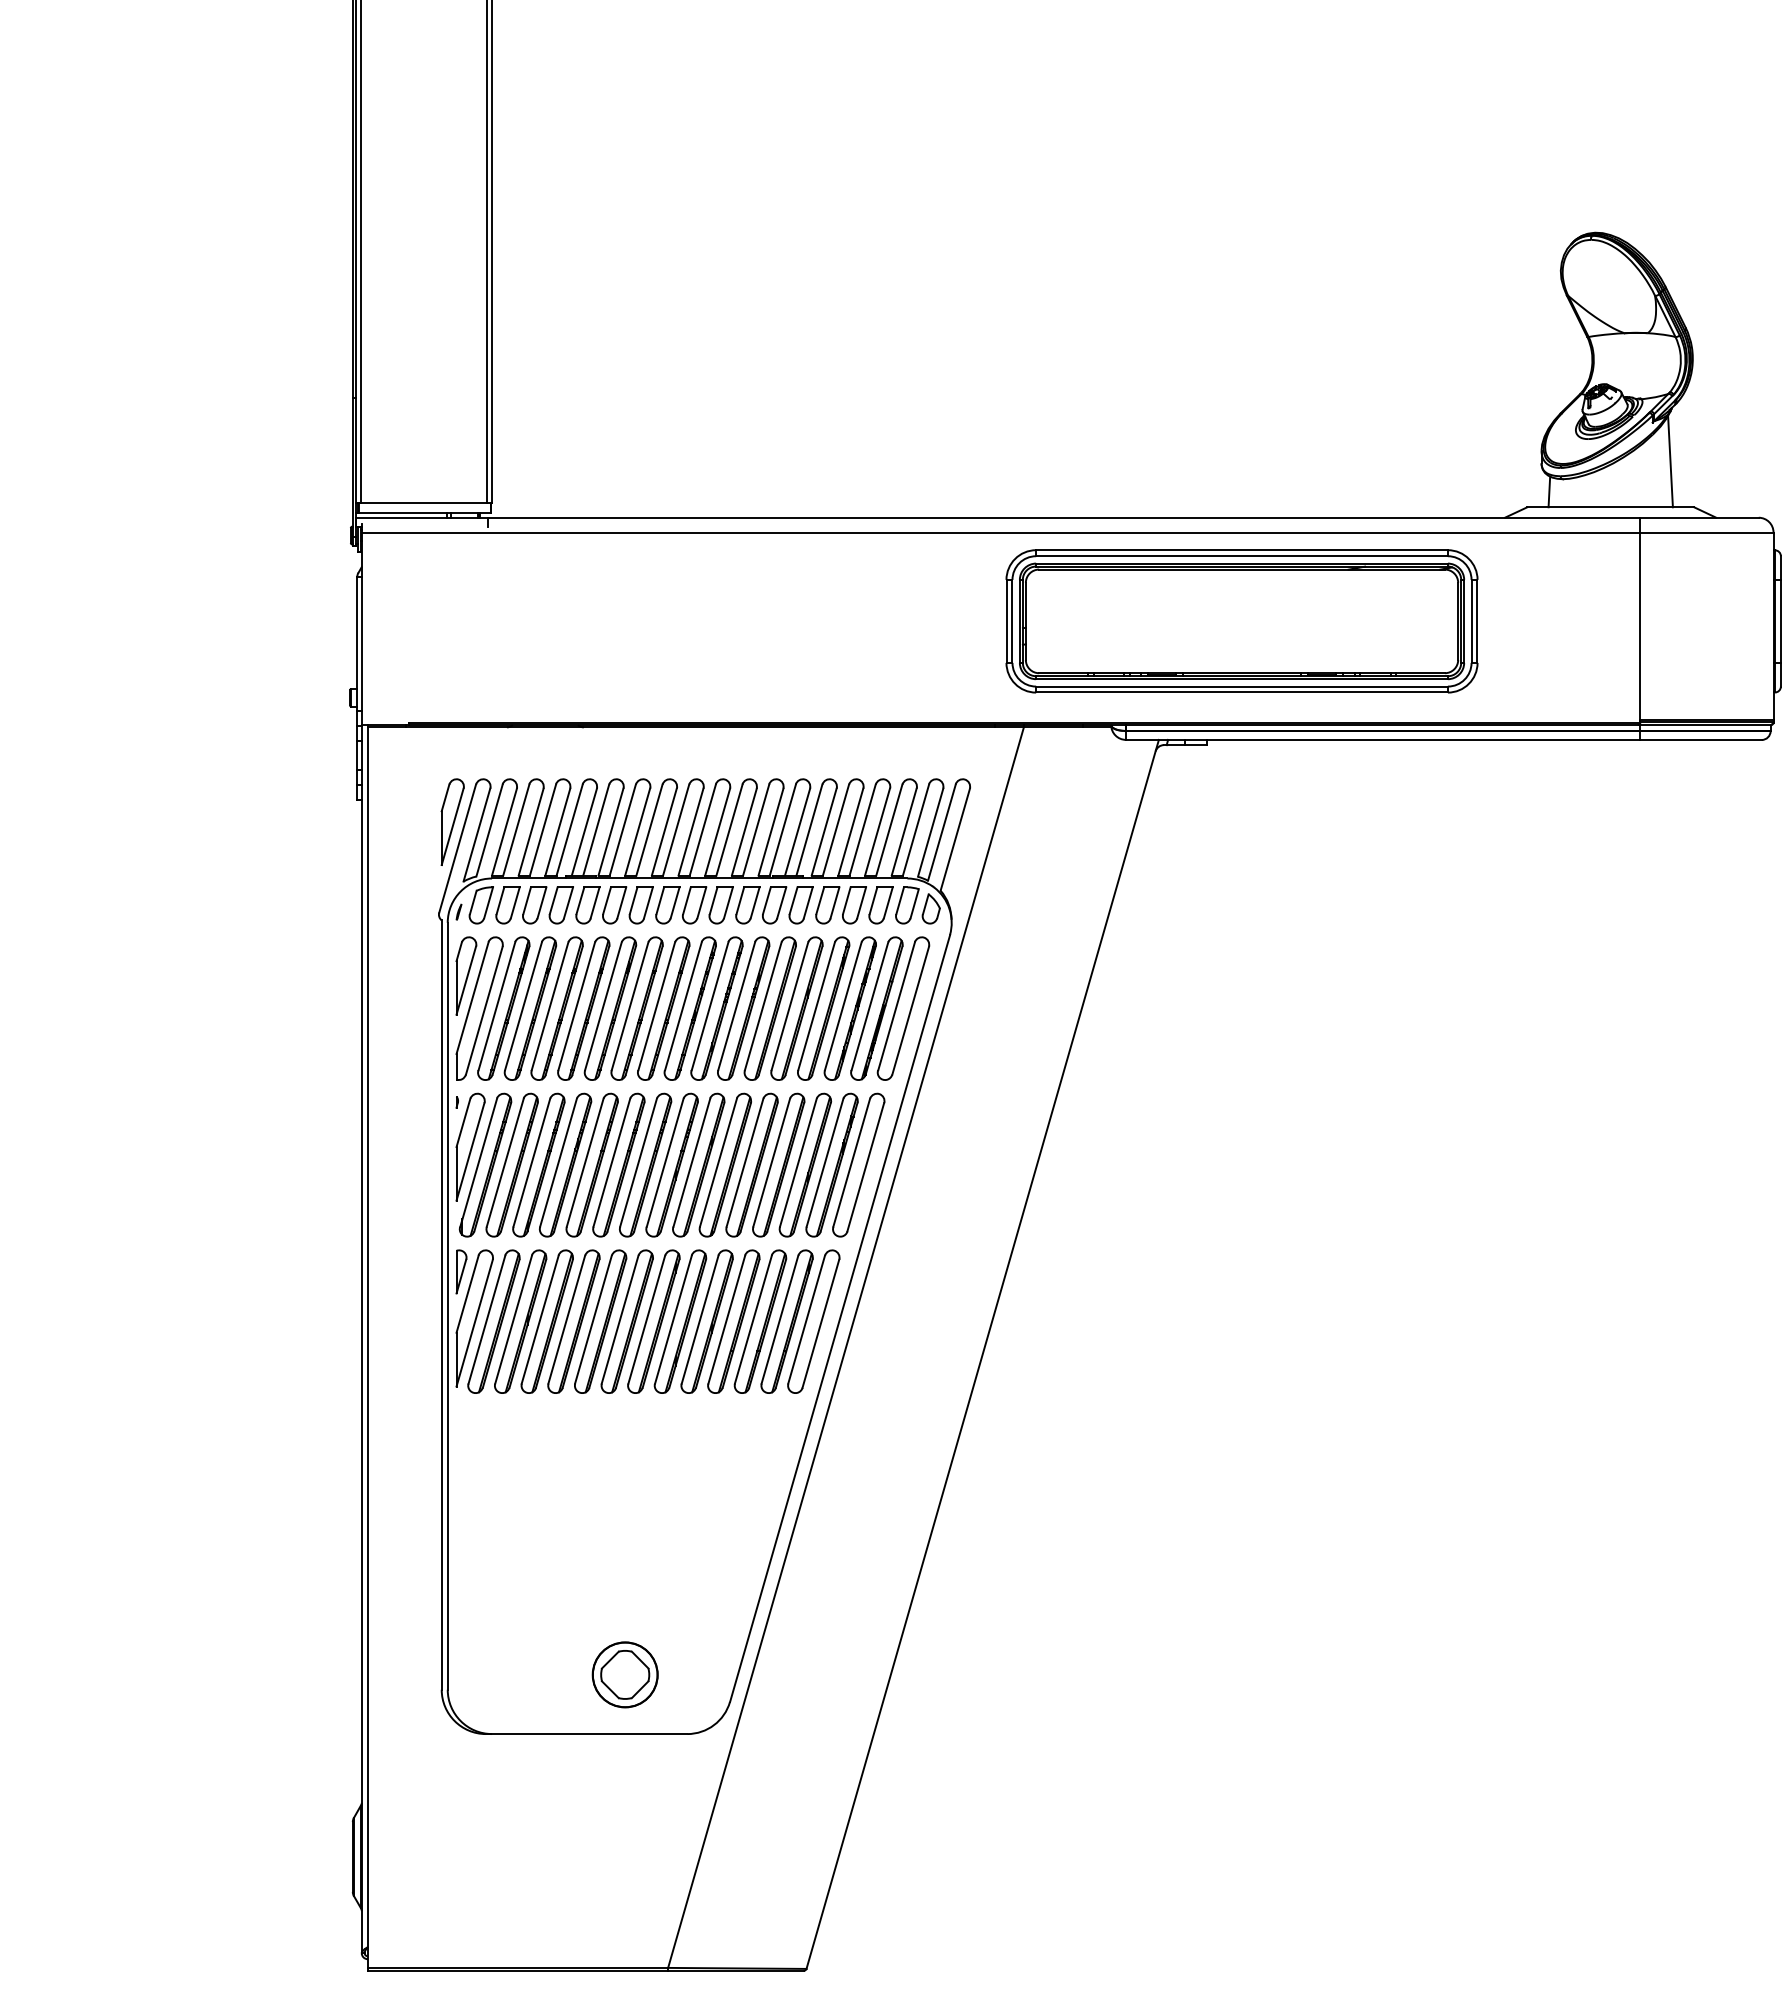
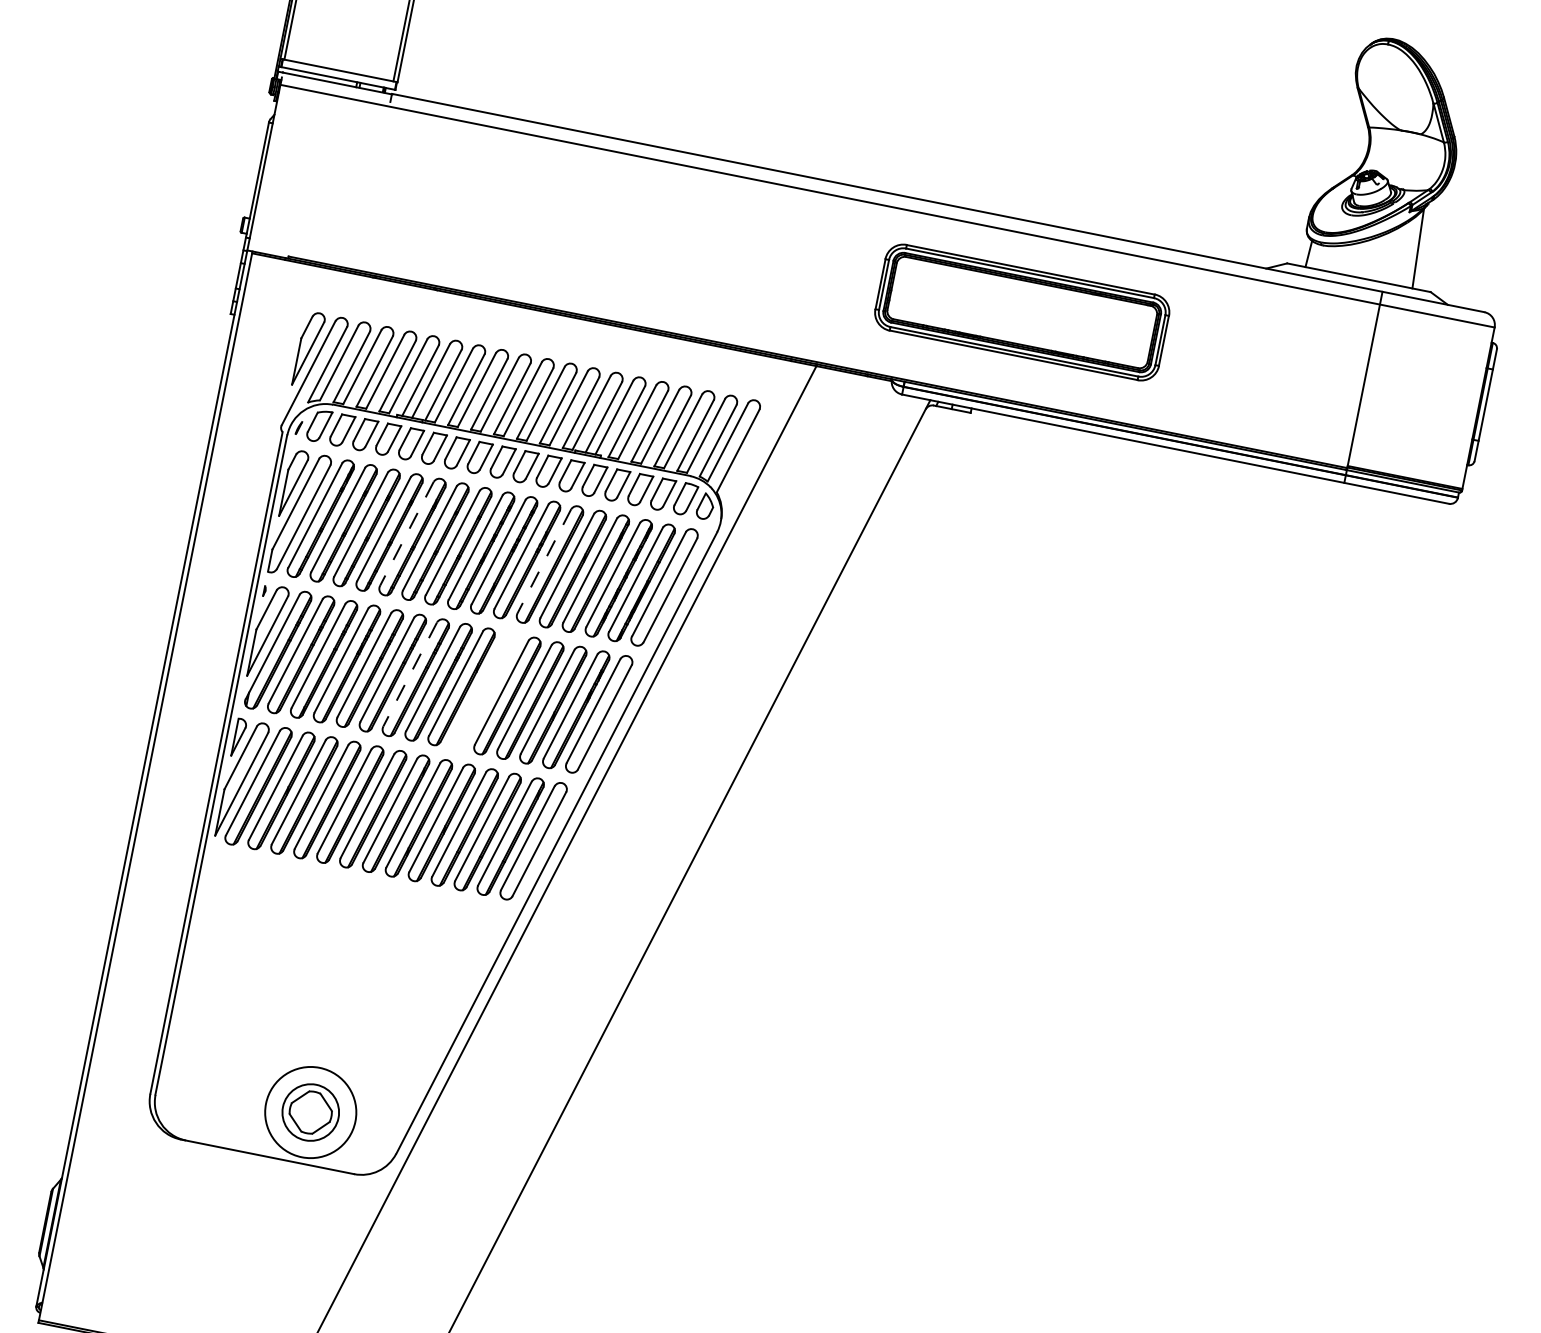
part: (1241, 621) -> (1021, 312), size x0.7
line: (603, 1006) -> (406, 534), solid -> dashed
line: (763, 1006) -> (544, 561), solid -> dashed
line: (638, 1162) -> (410, 674), solid -> dashed
part: (724, 1164) -> (483, 690), removed
circle: (624, 1674) -> (310, 1112), size x1.6

